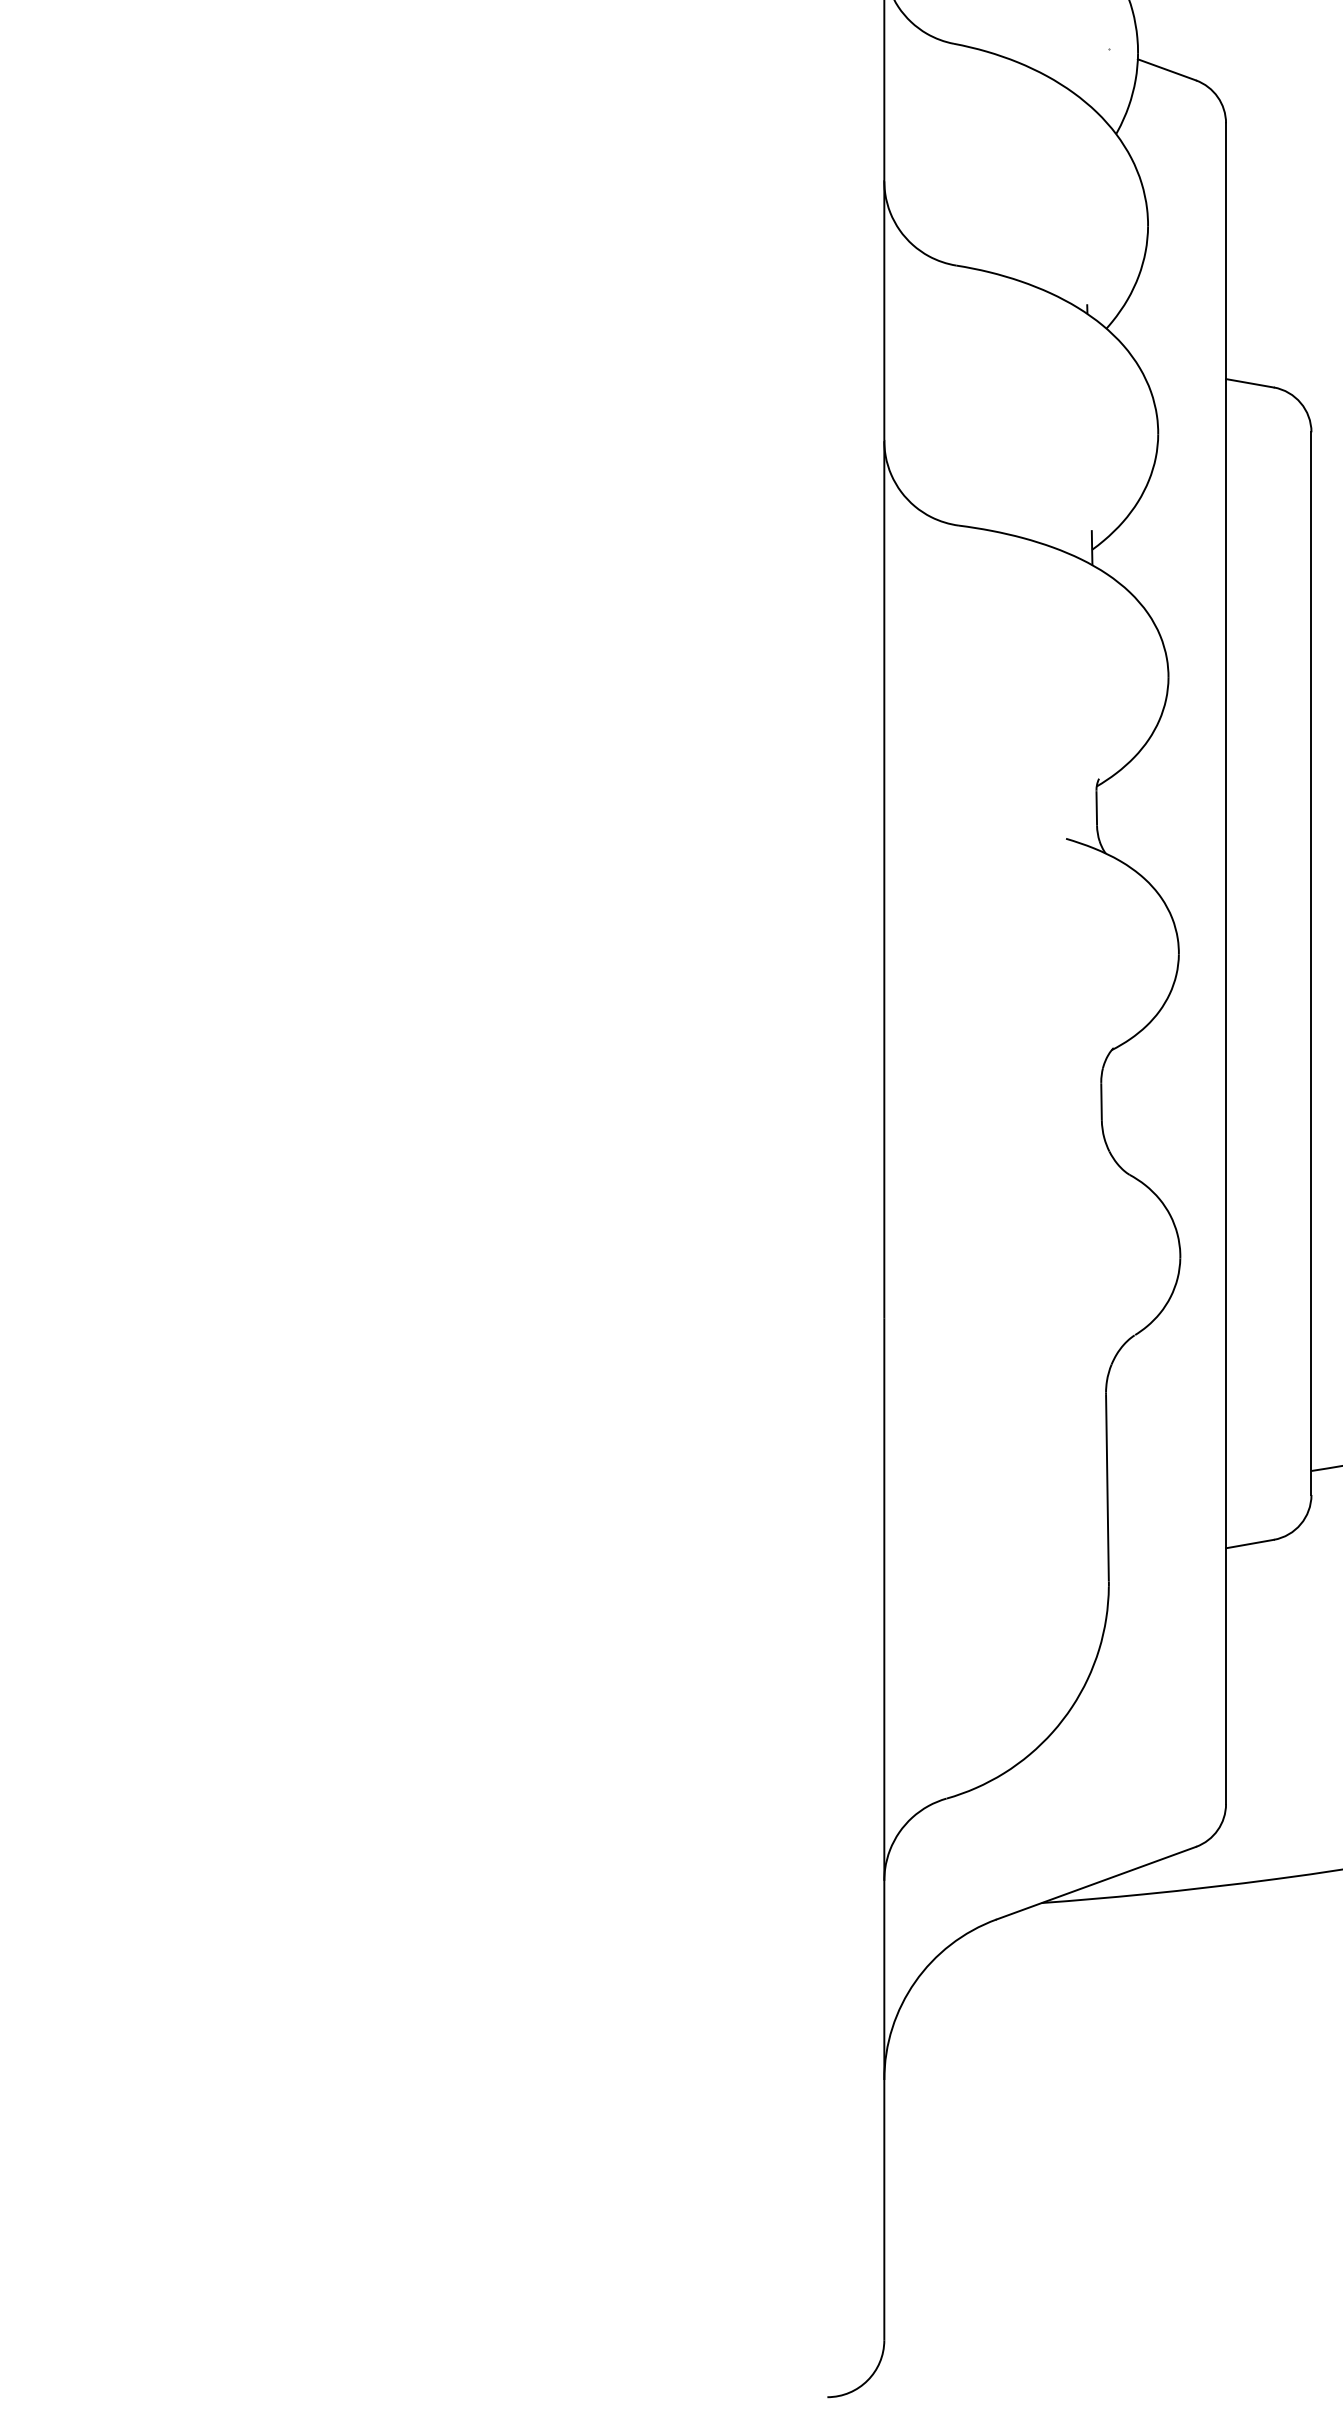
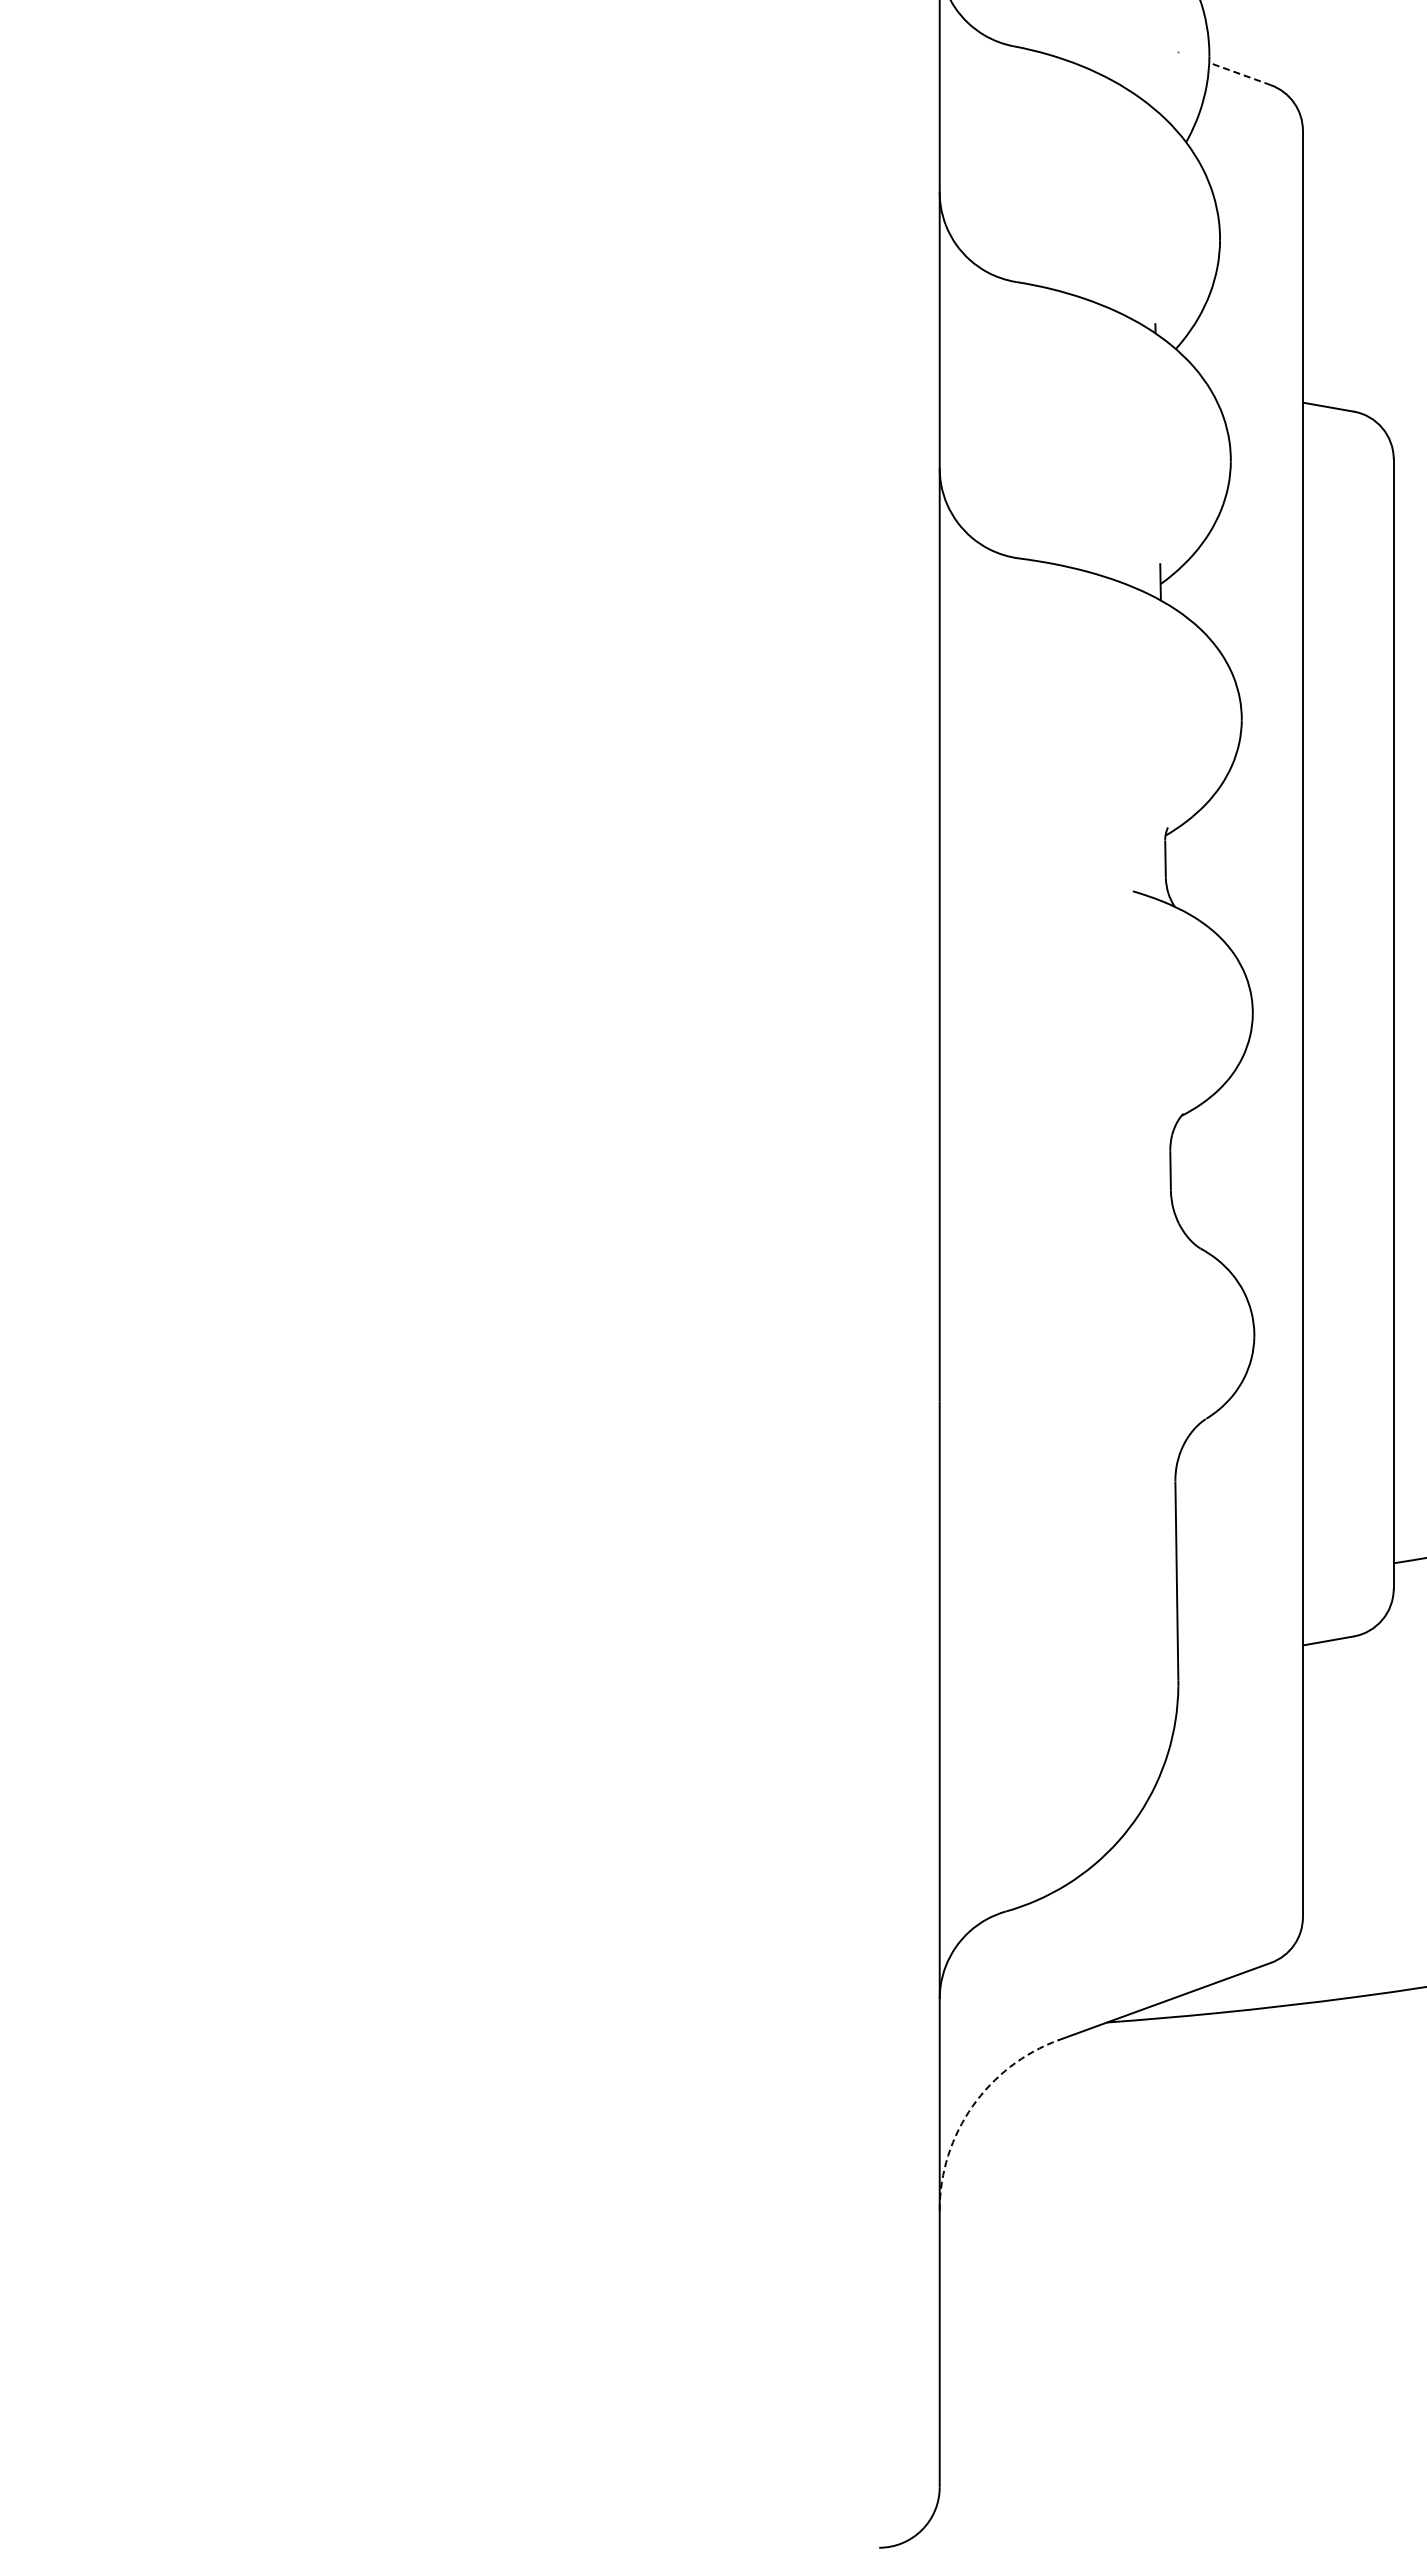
line: (1167, 70) -> (1240, 74), solid -> dashed
arc: (915, 1982) -> (972, 2106), solid -> dashed

